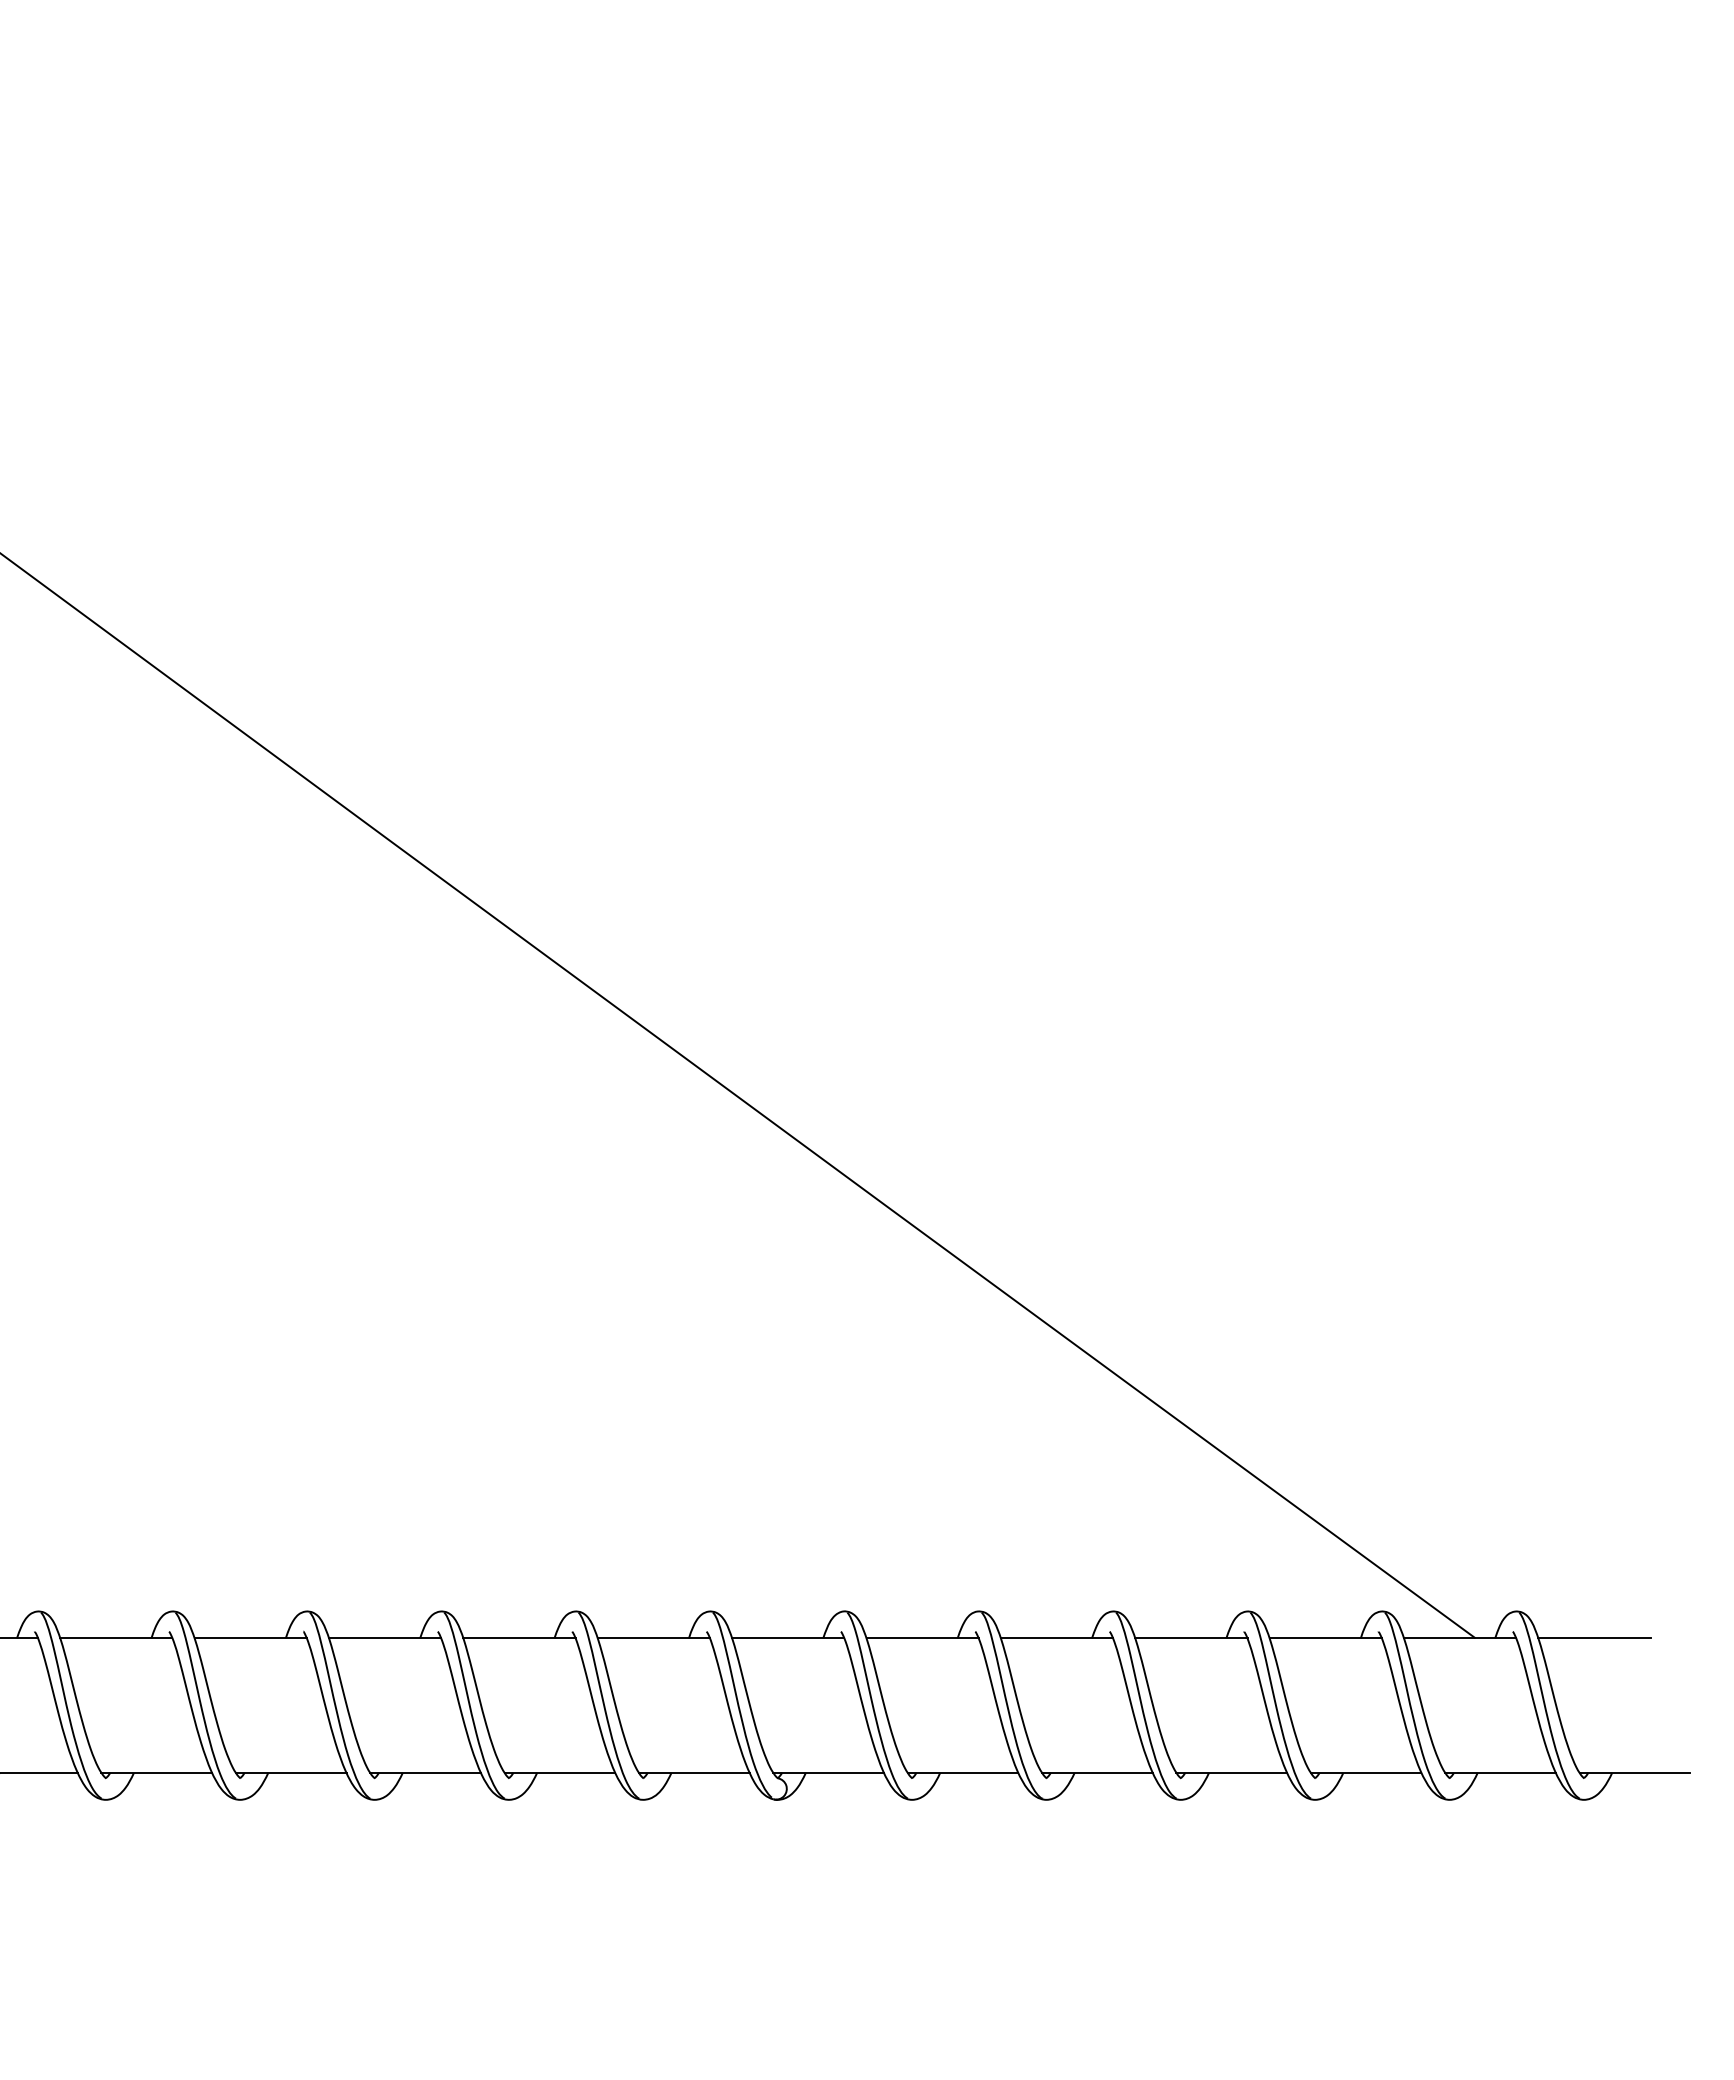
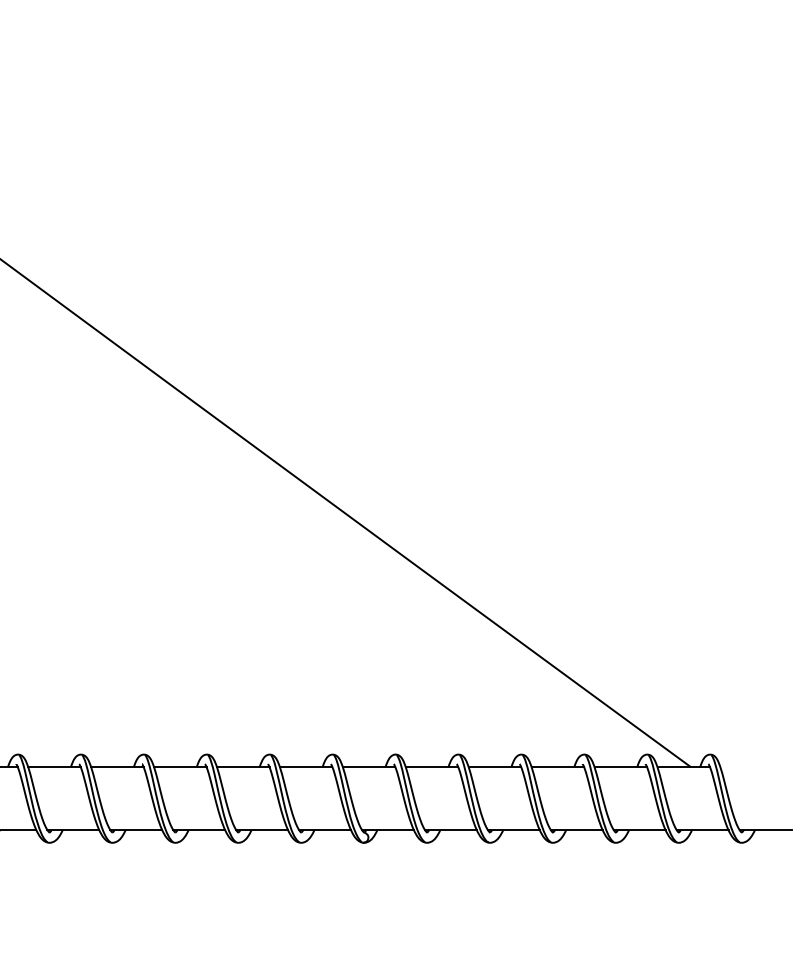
line: (1594, 1639) -> (746, 767), removed

